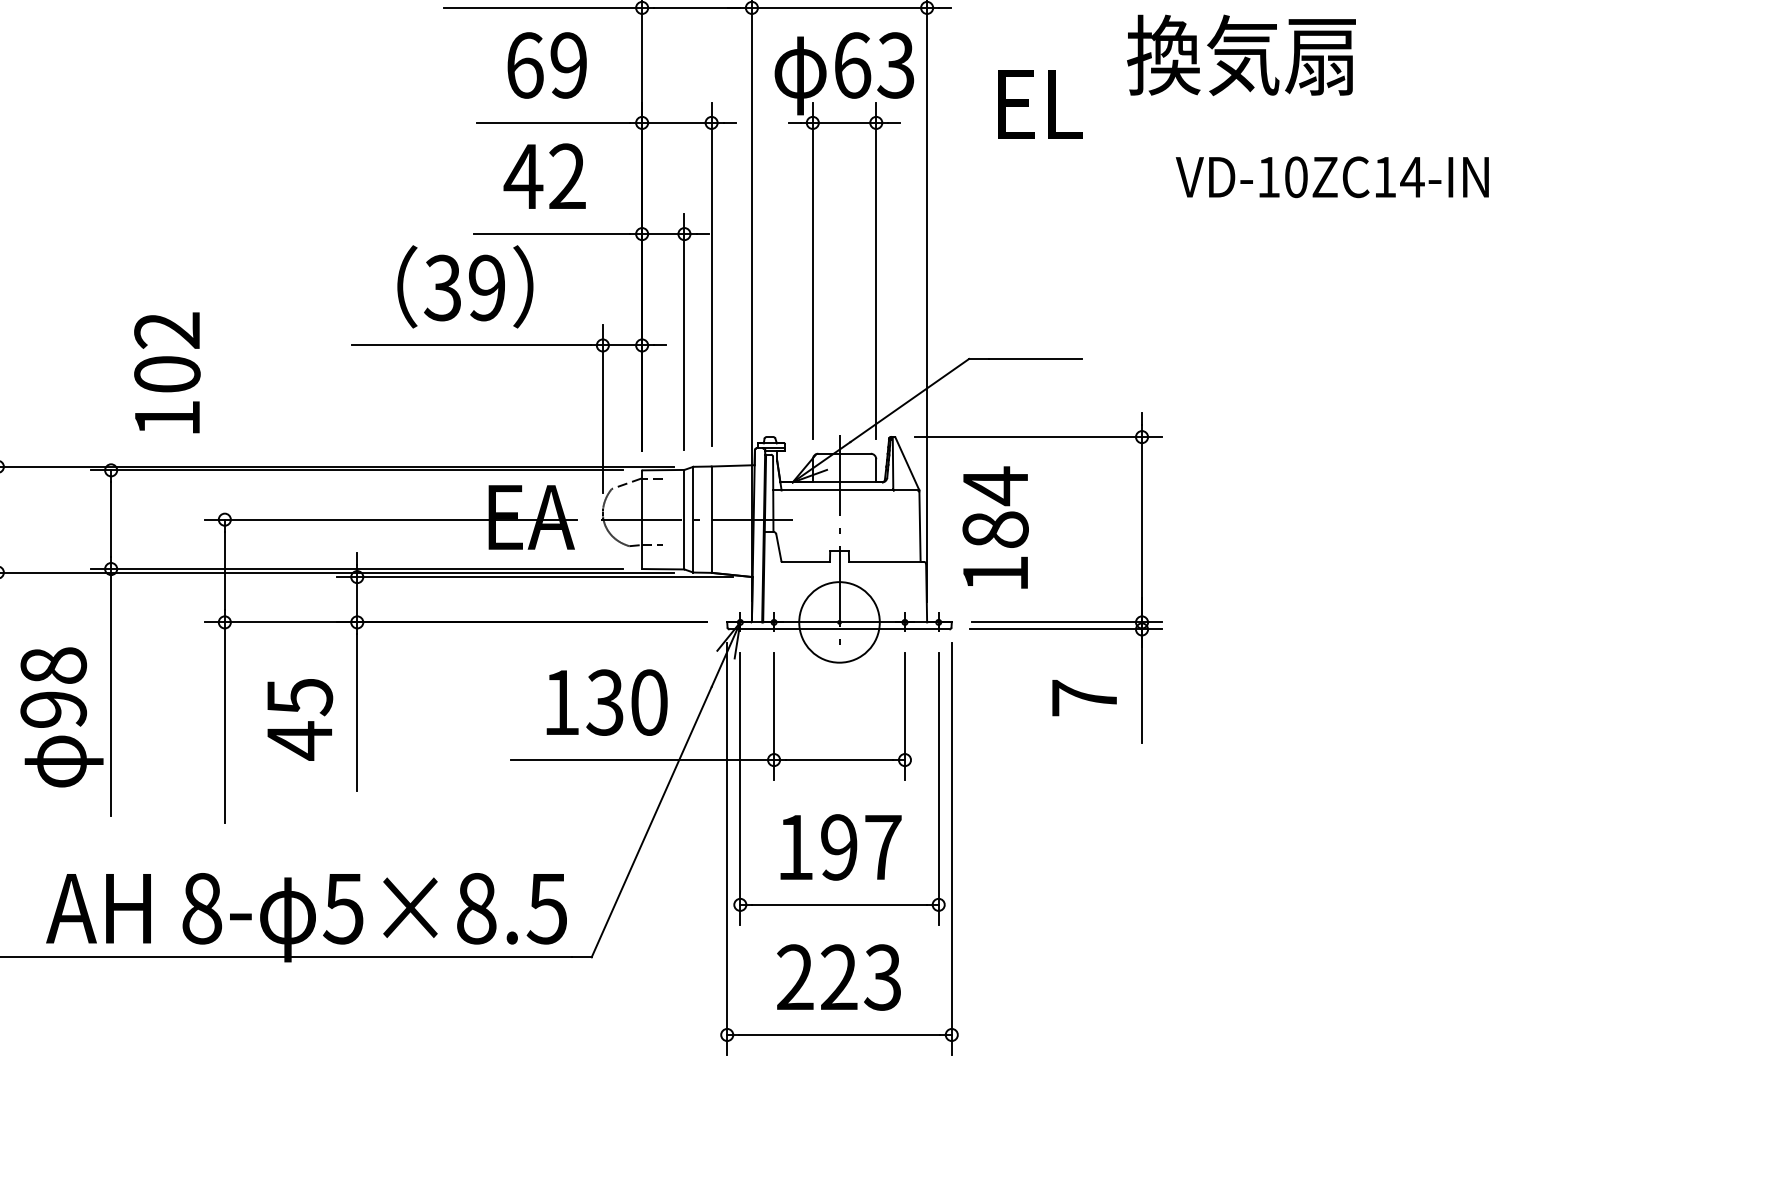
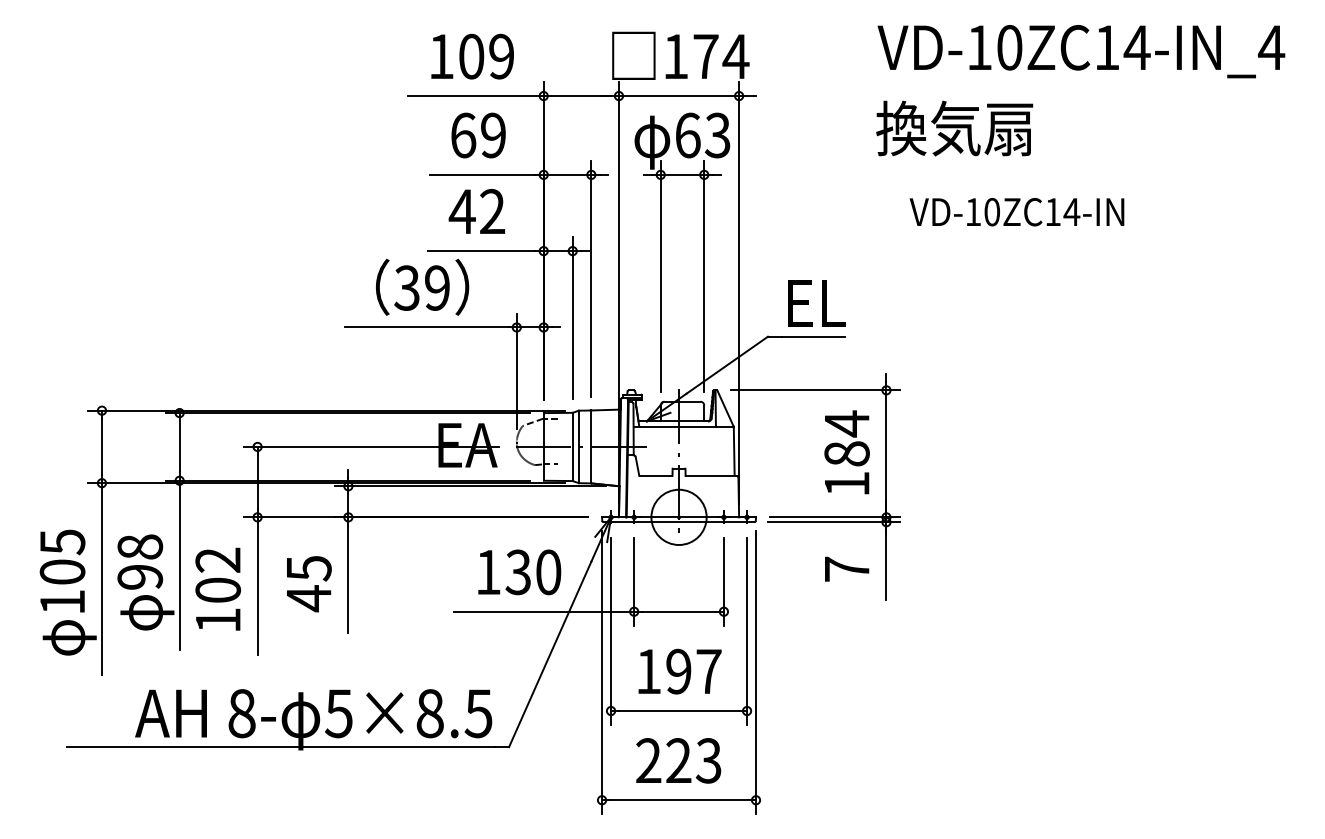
text: (1039, 104) -> (816, 303), moved
text: (166, 371) -> (217, 588), moved
text: (994, 527) -> (846, 452), moved

